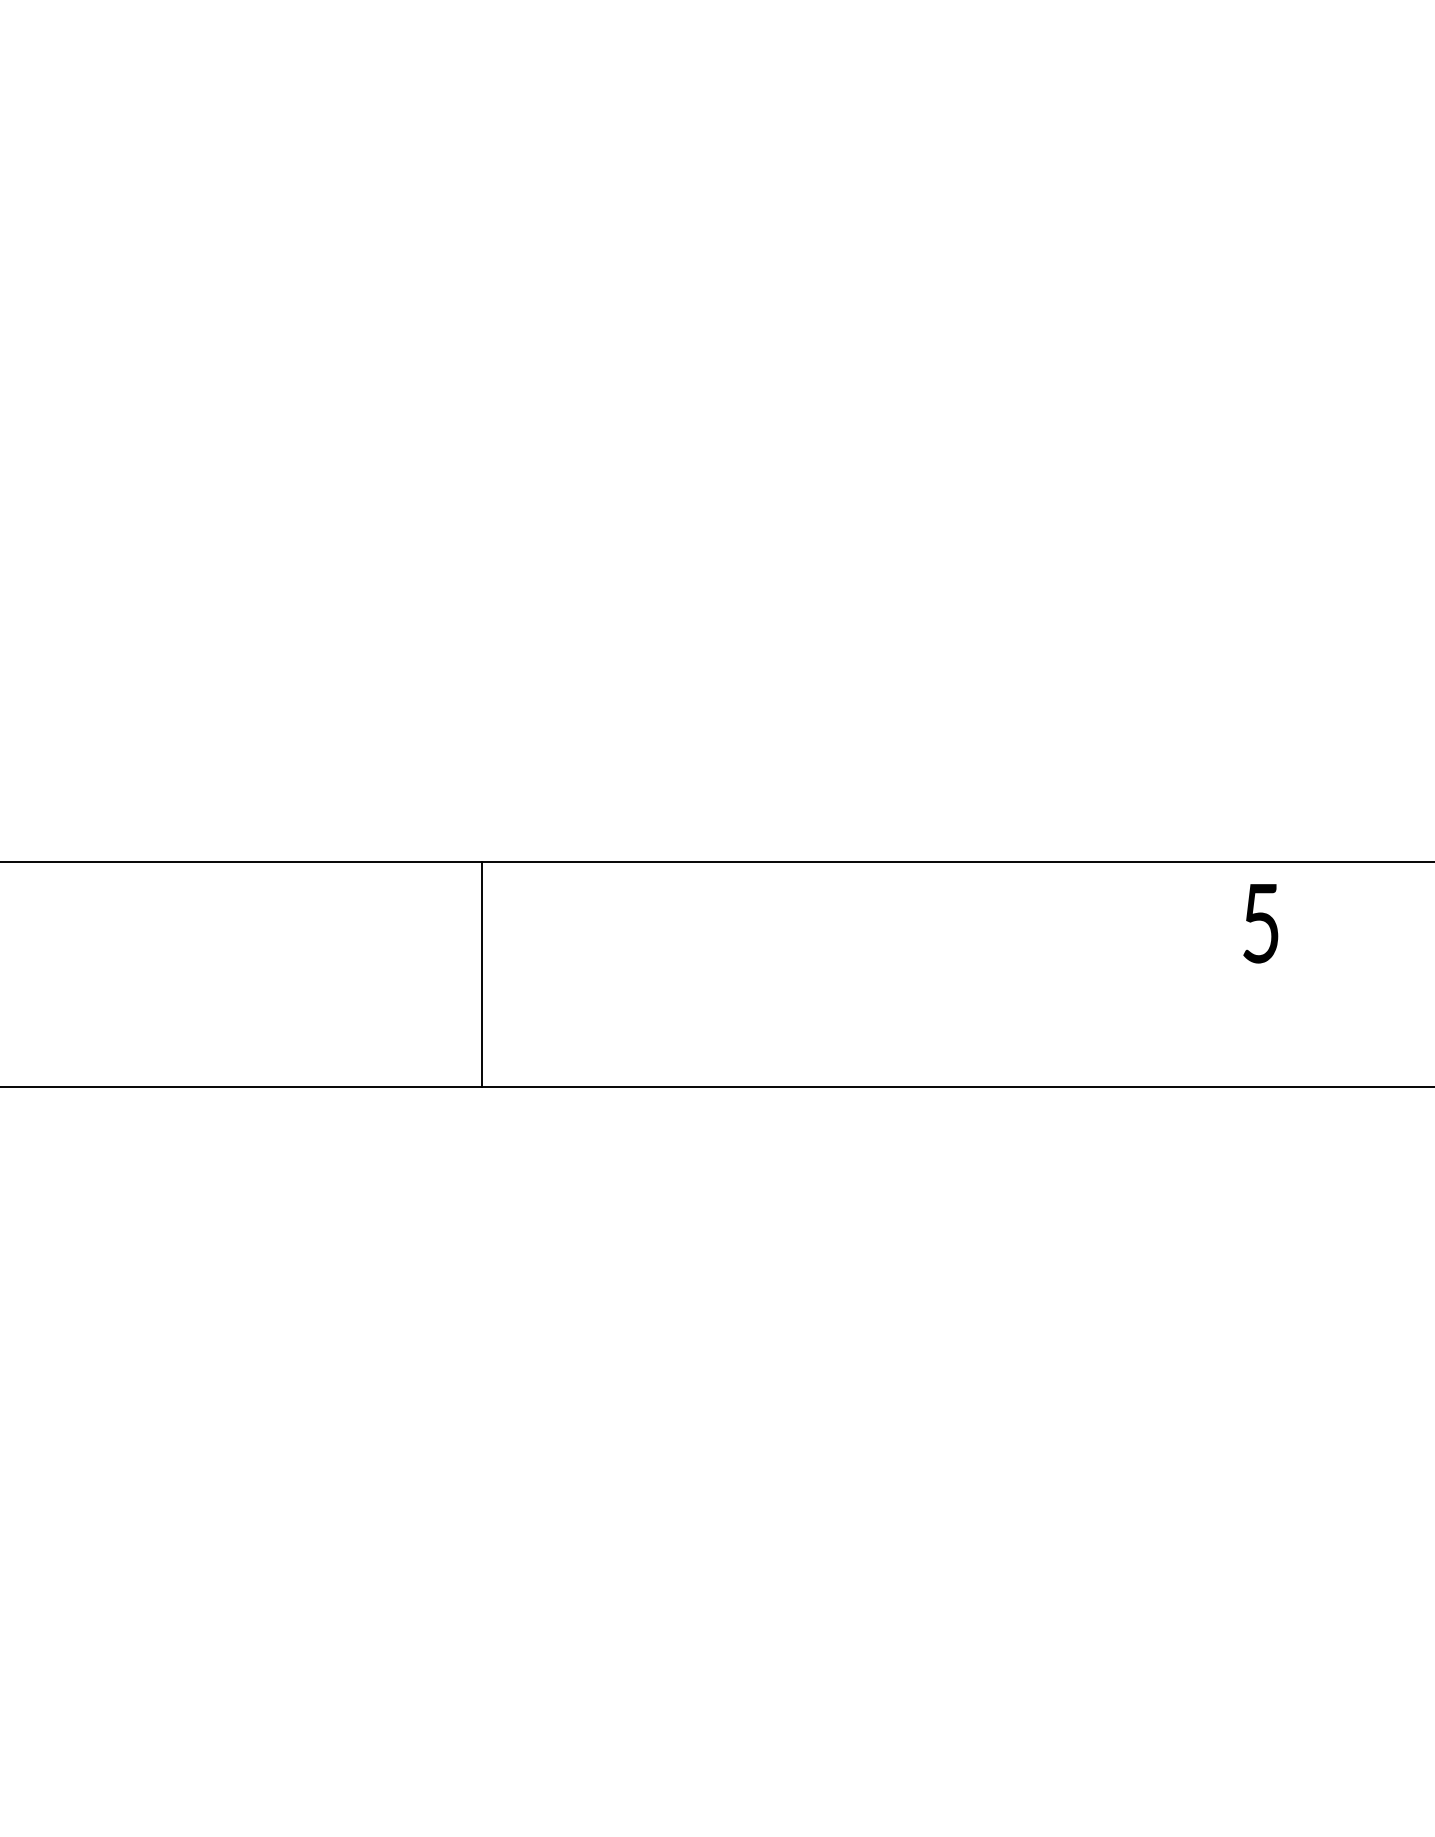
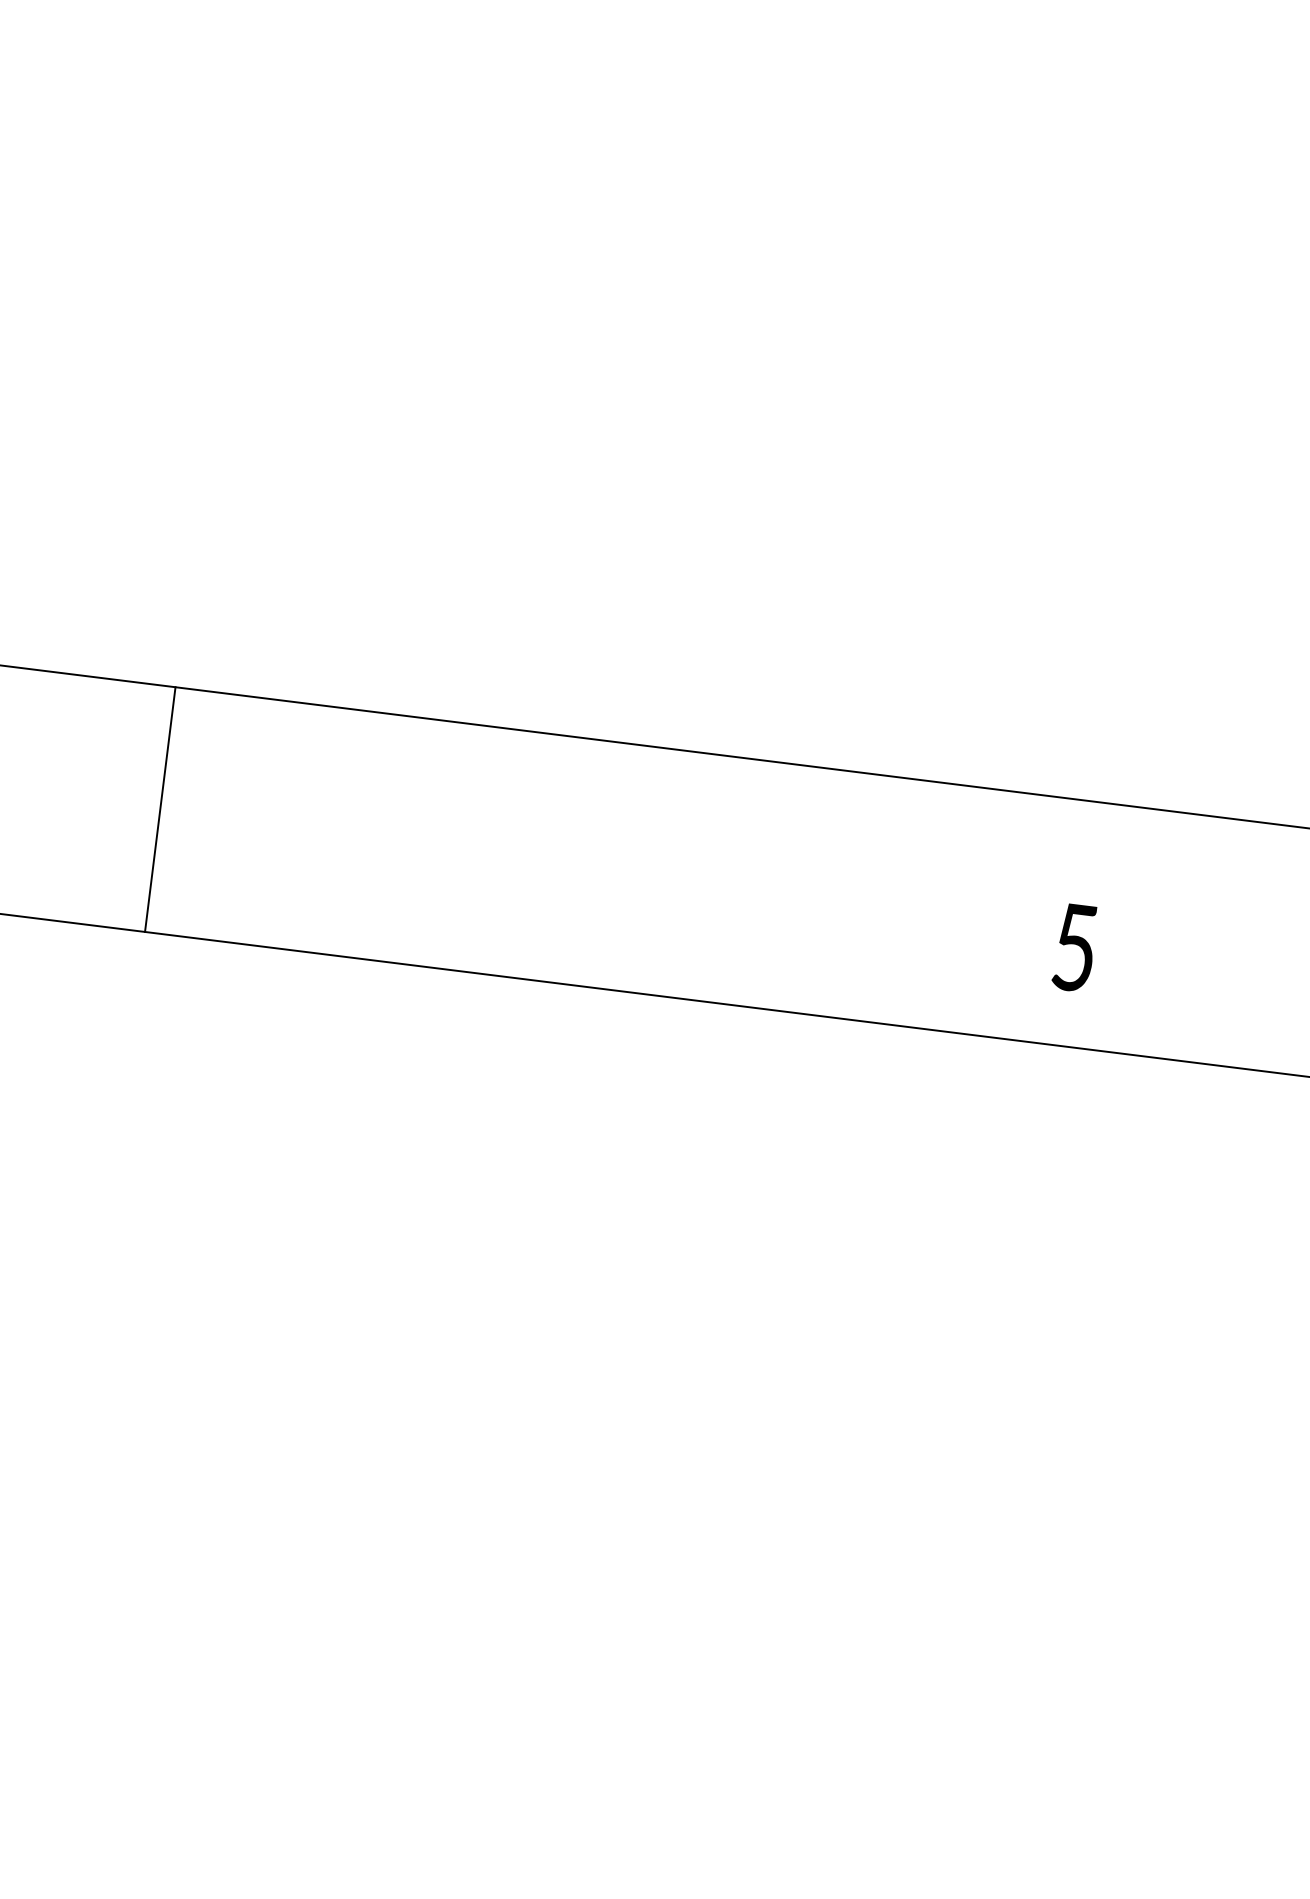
text: (1260, 923) -> (1074, 947), moved
line: (482, 974) -> (160, 809), moved

